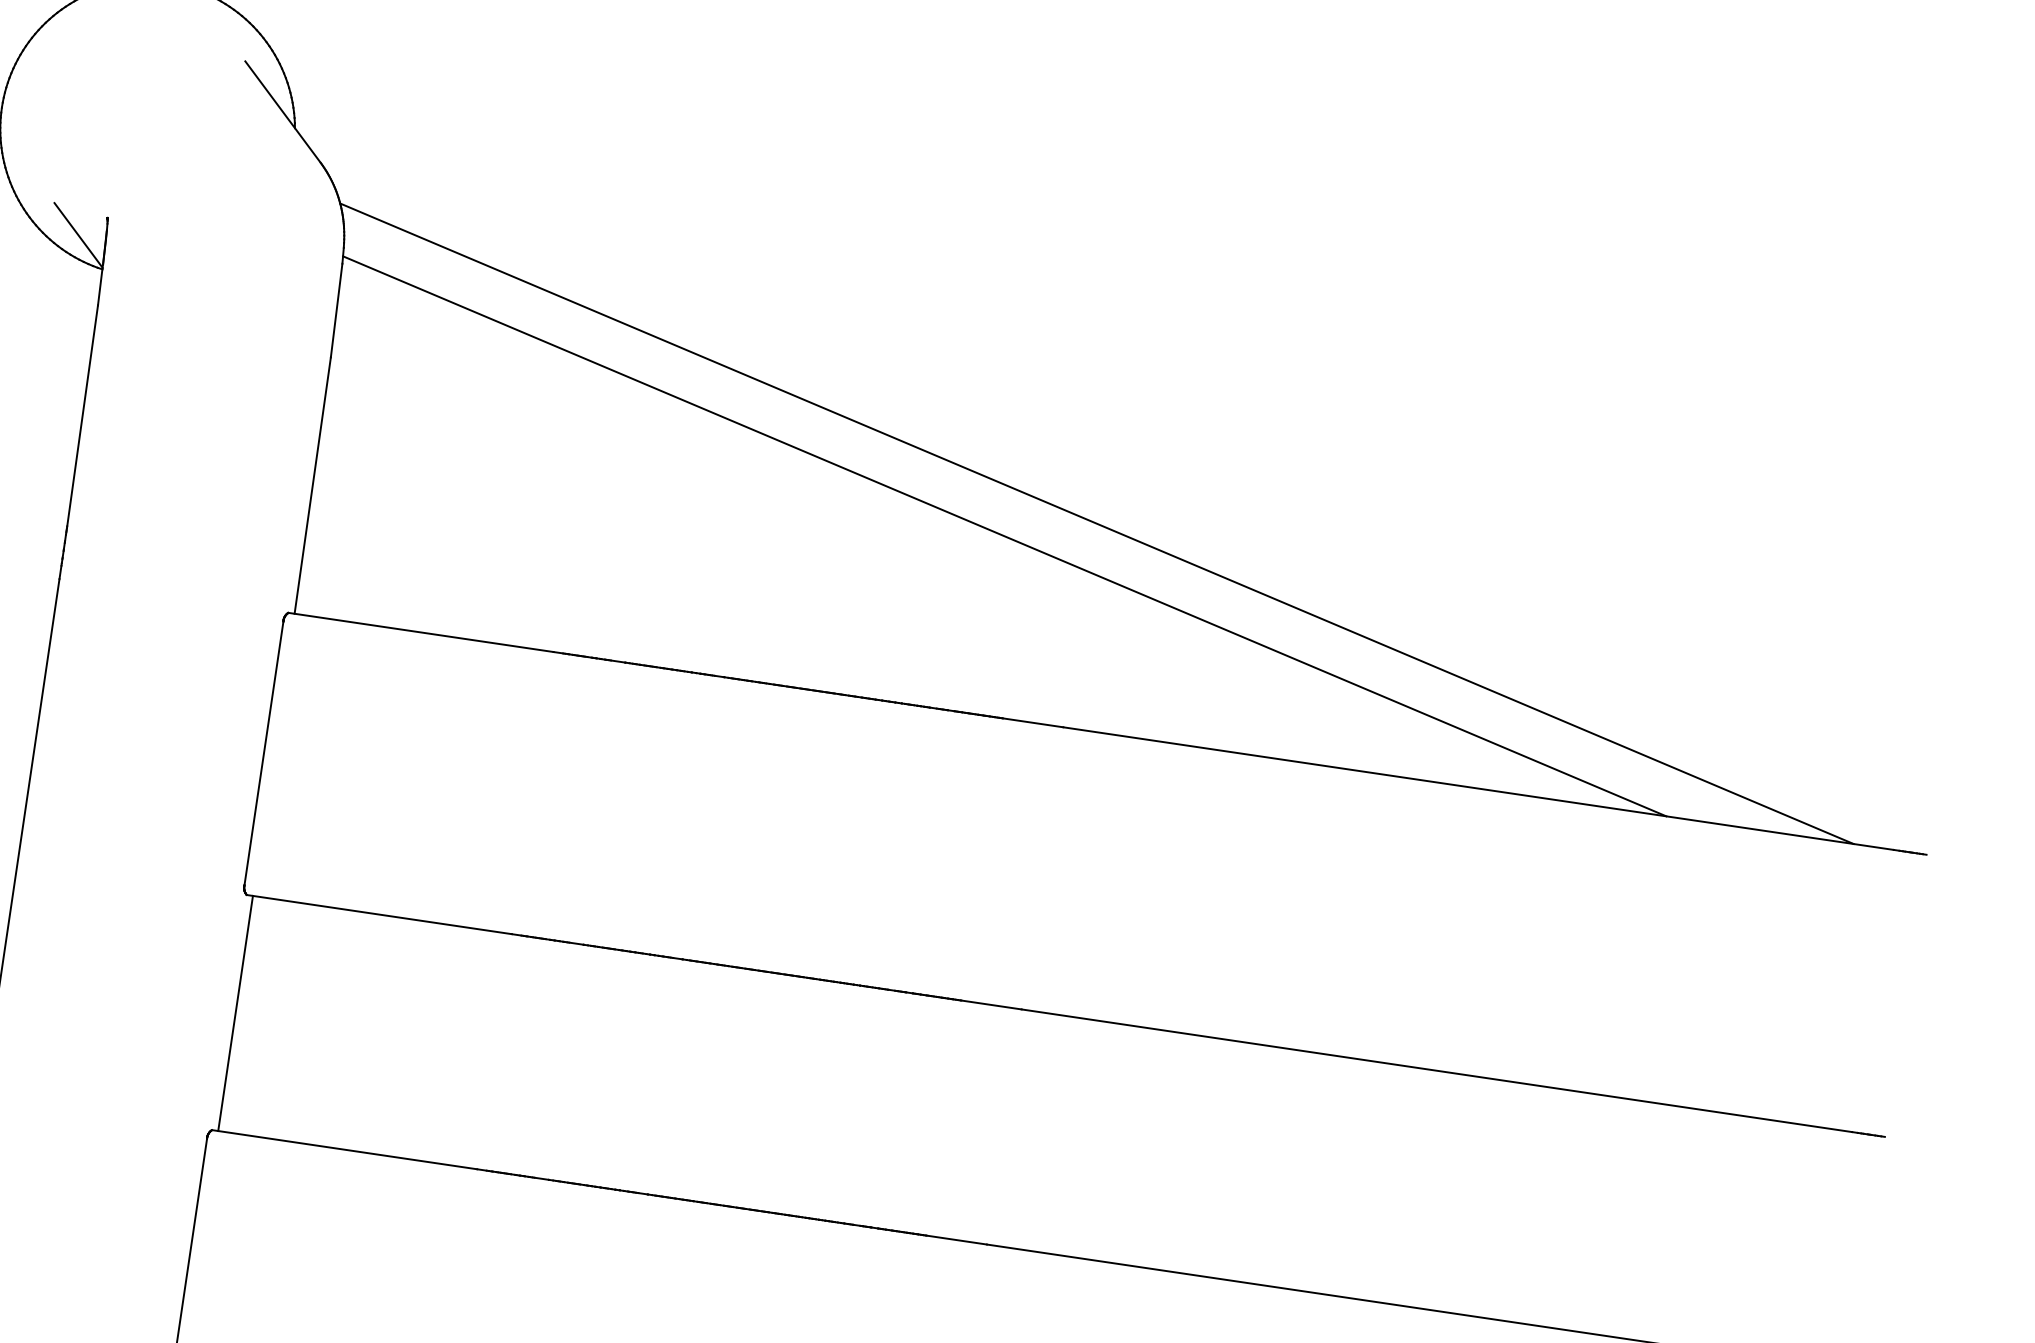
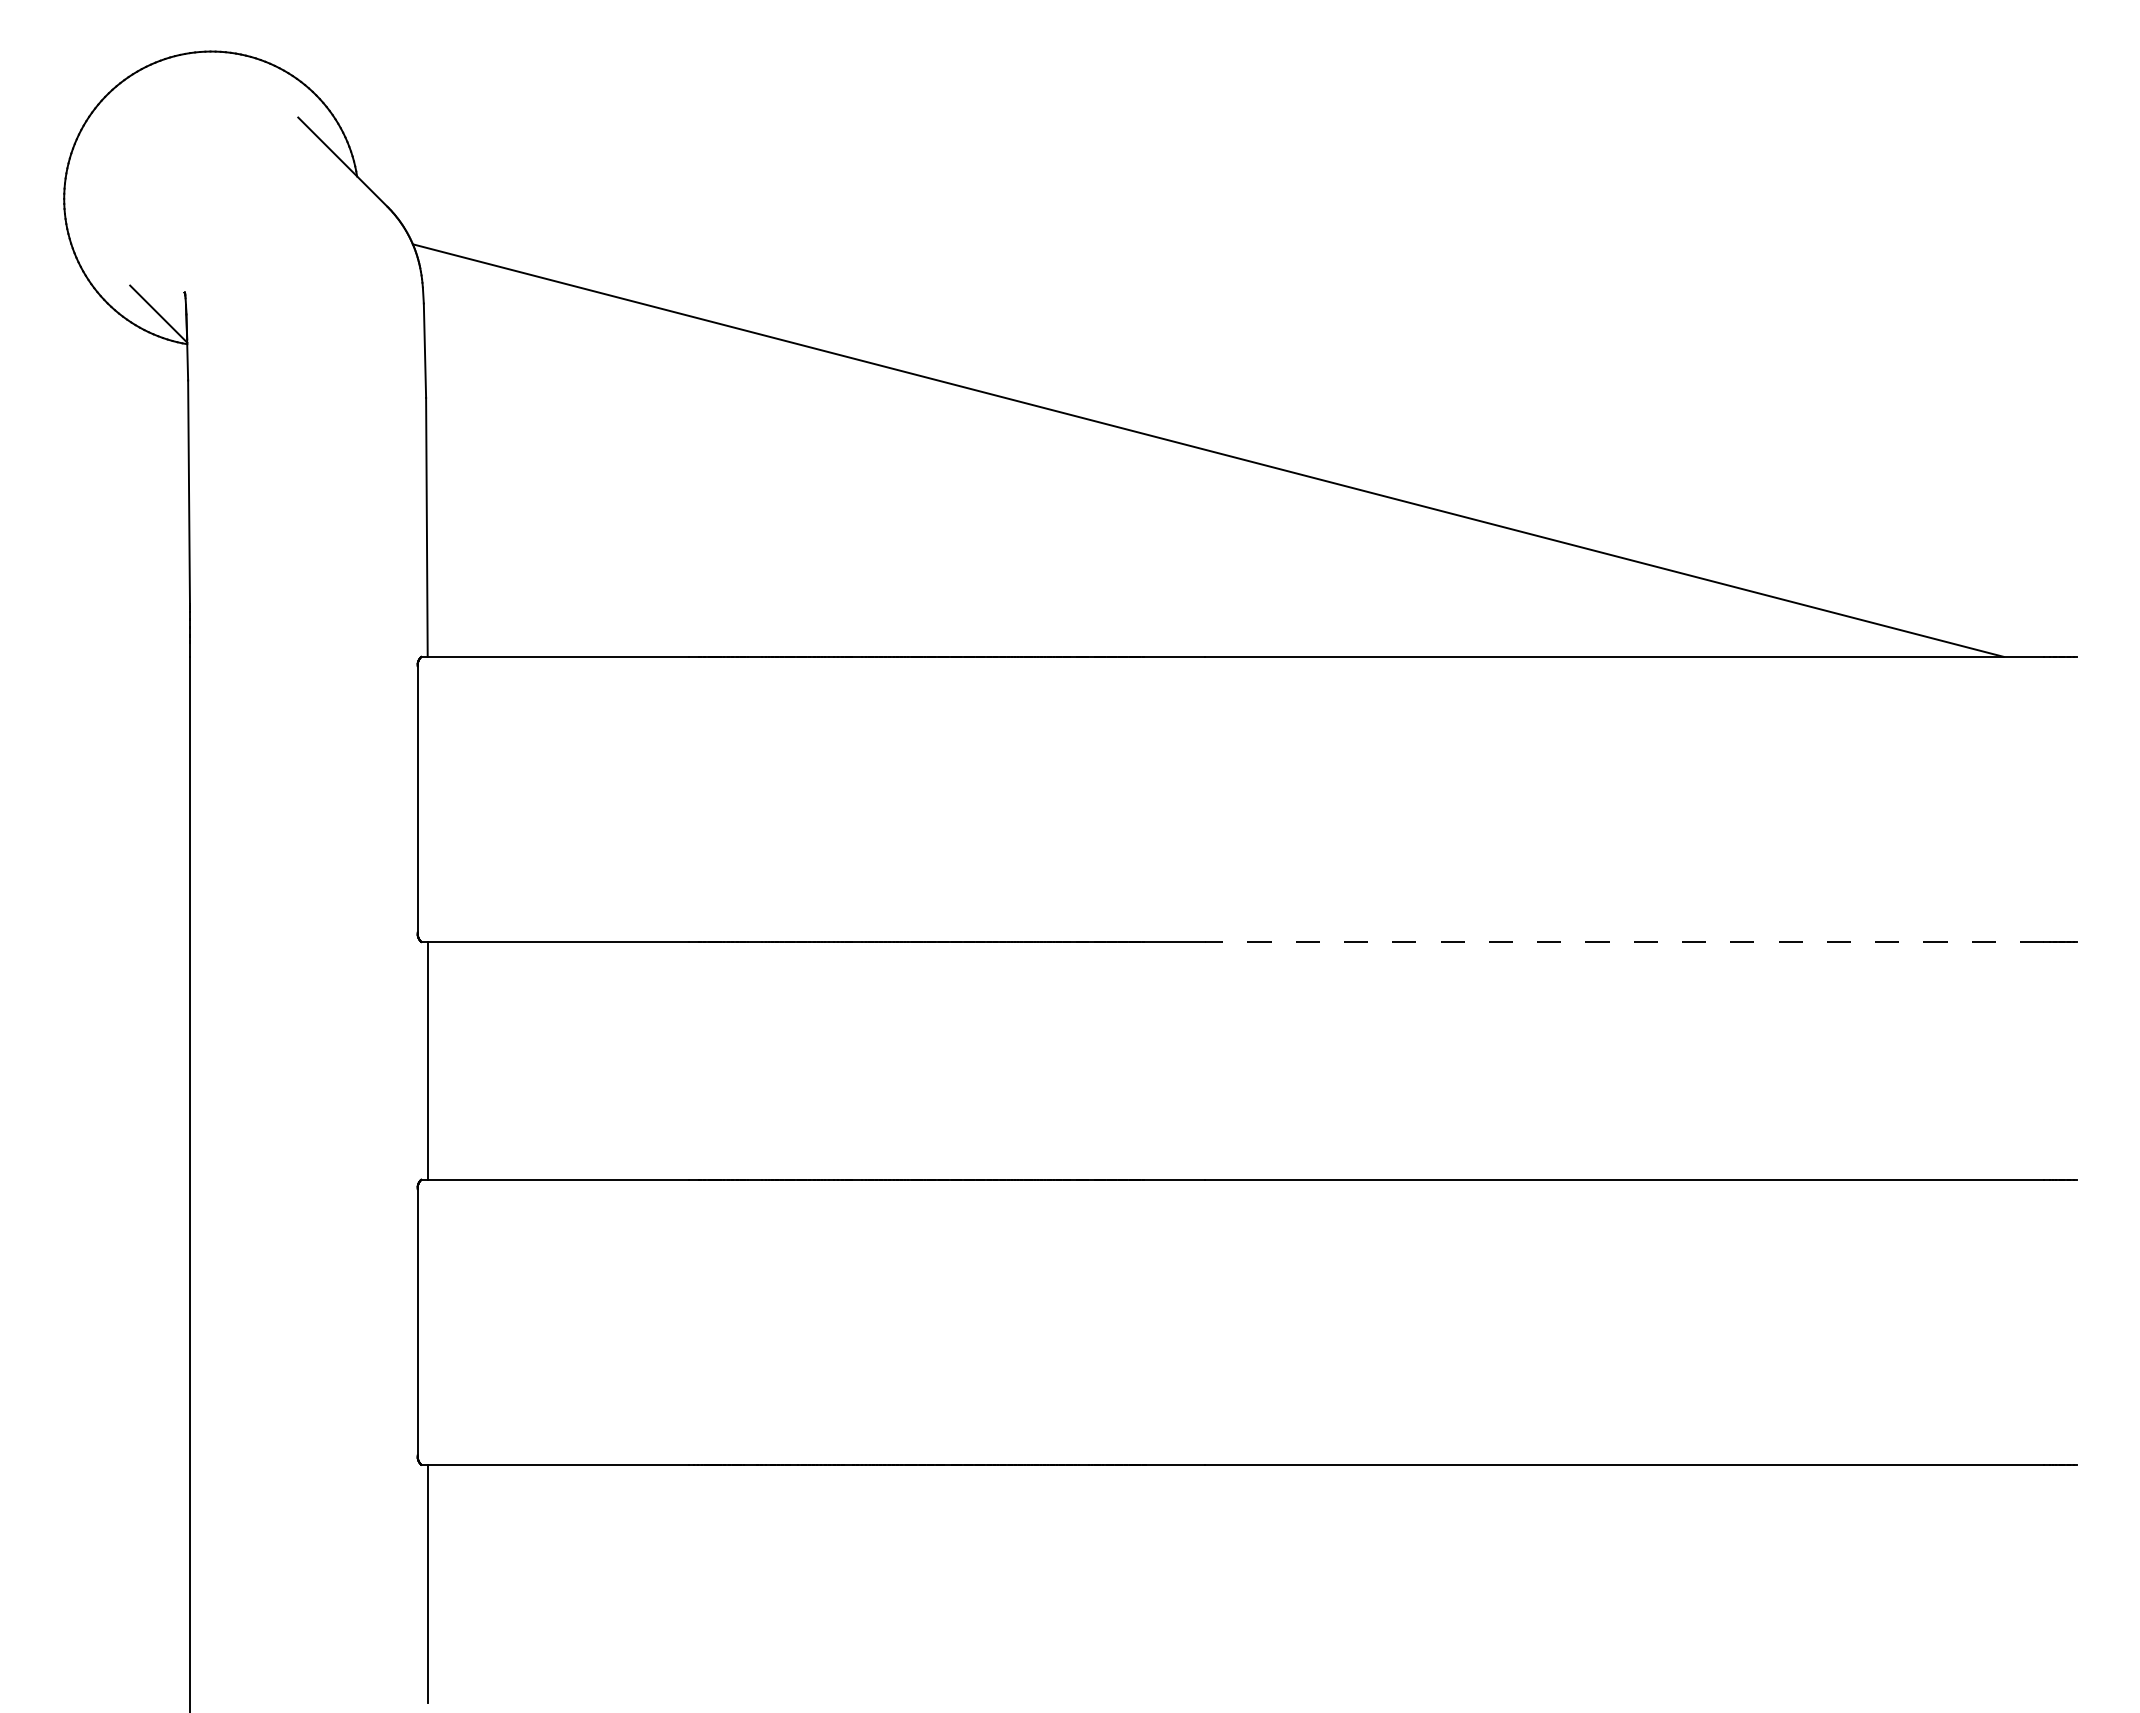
line: (1004, 536) -> (1118, 476), removed
line: (1436, 1071) -> (1624, 942), solid -> dashed

